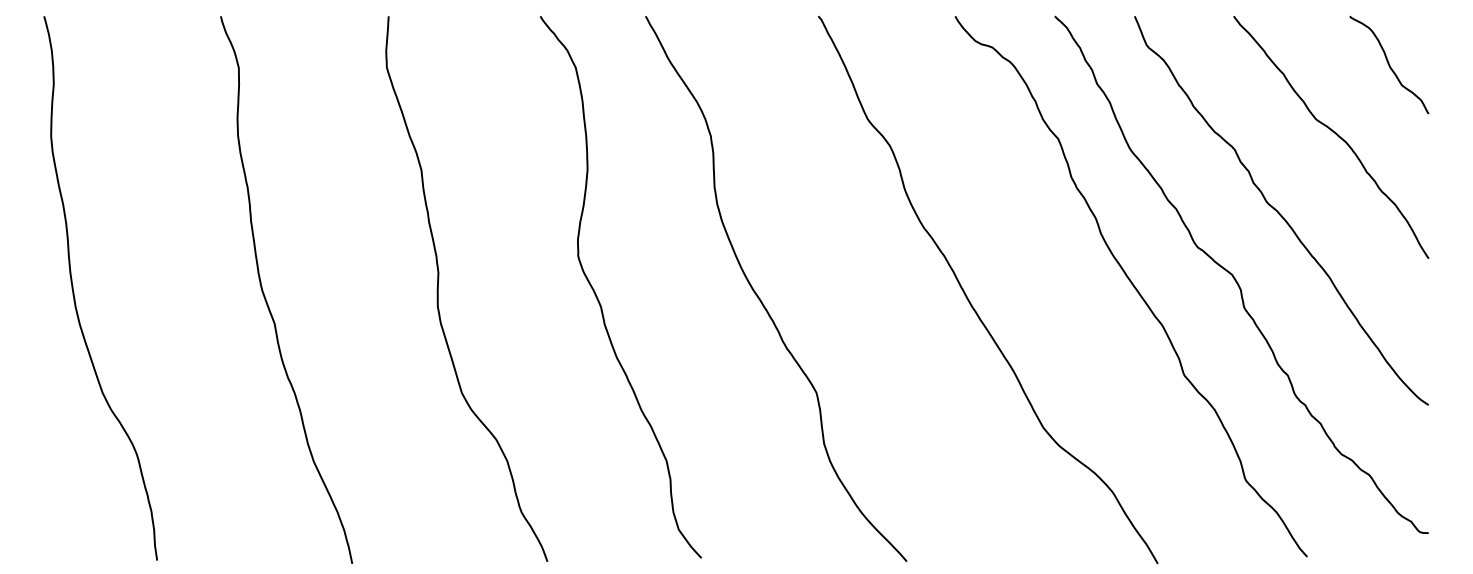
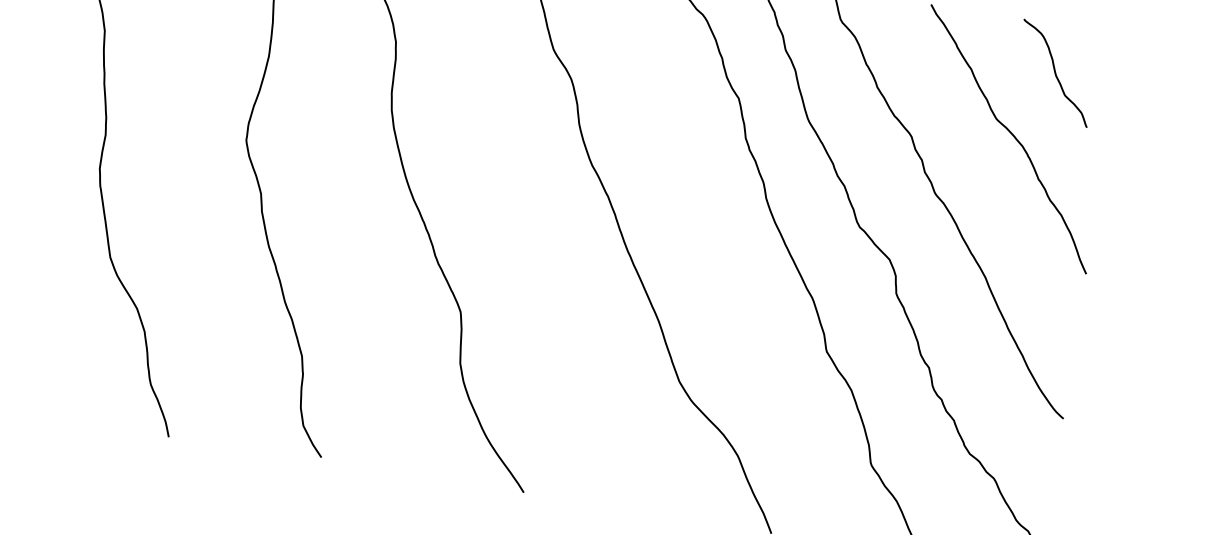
curve: (1389, 64) -> (1055, 72), moved

